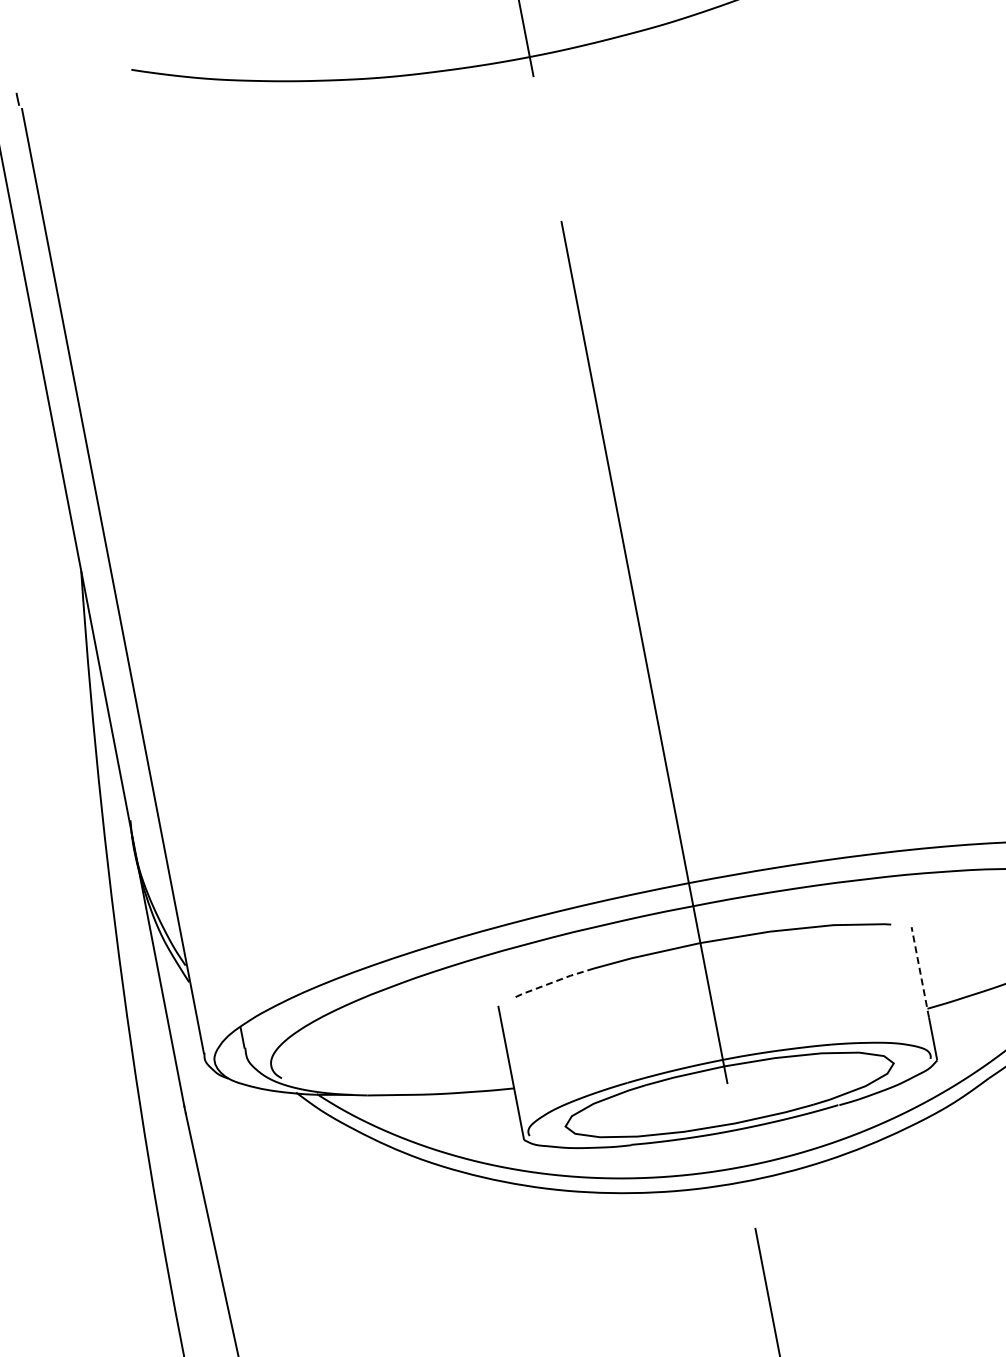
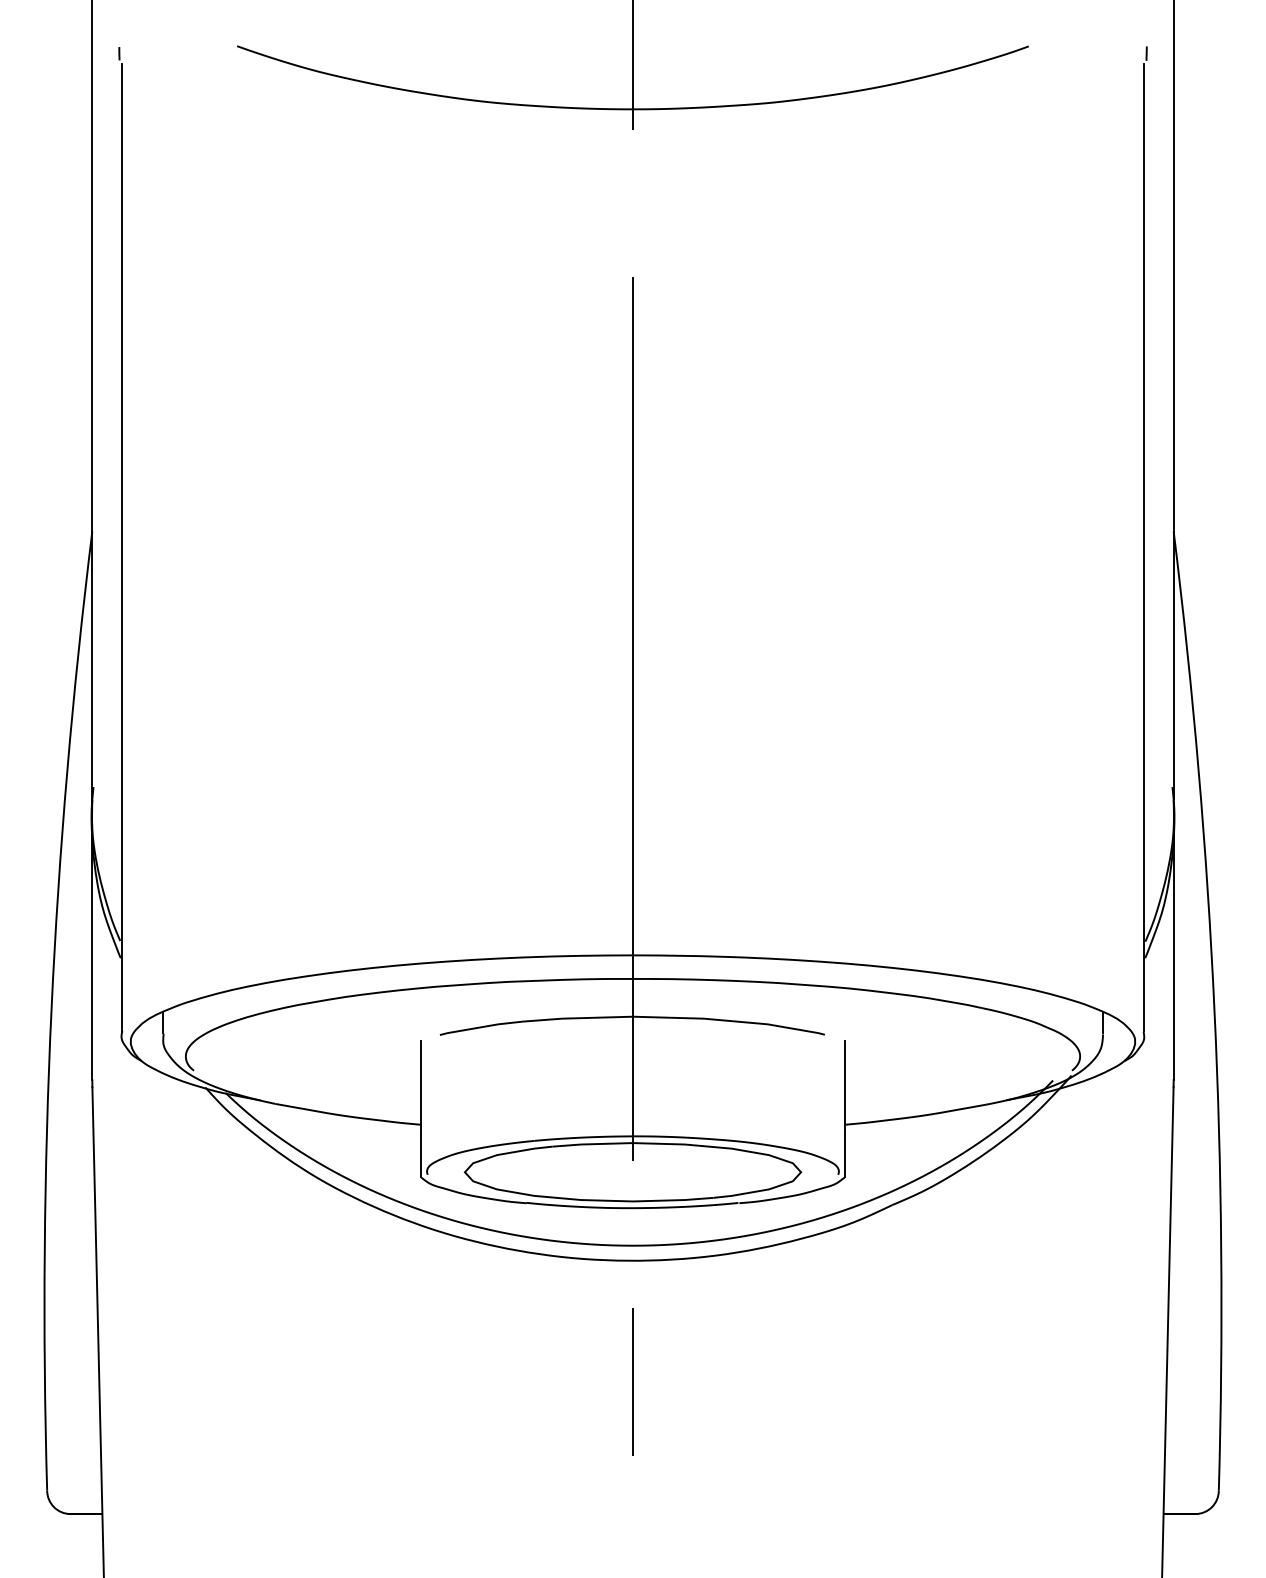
line: (920, 972) -> (844, 1087), dashed -> solid
line: (554, 982) -> (481, 1027), dashed -> solid

